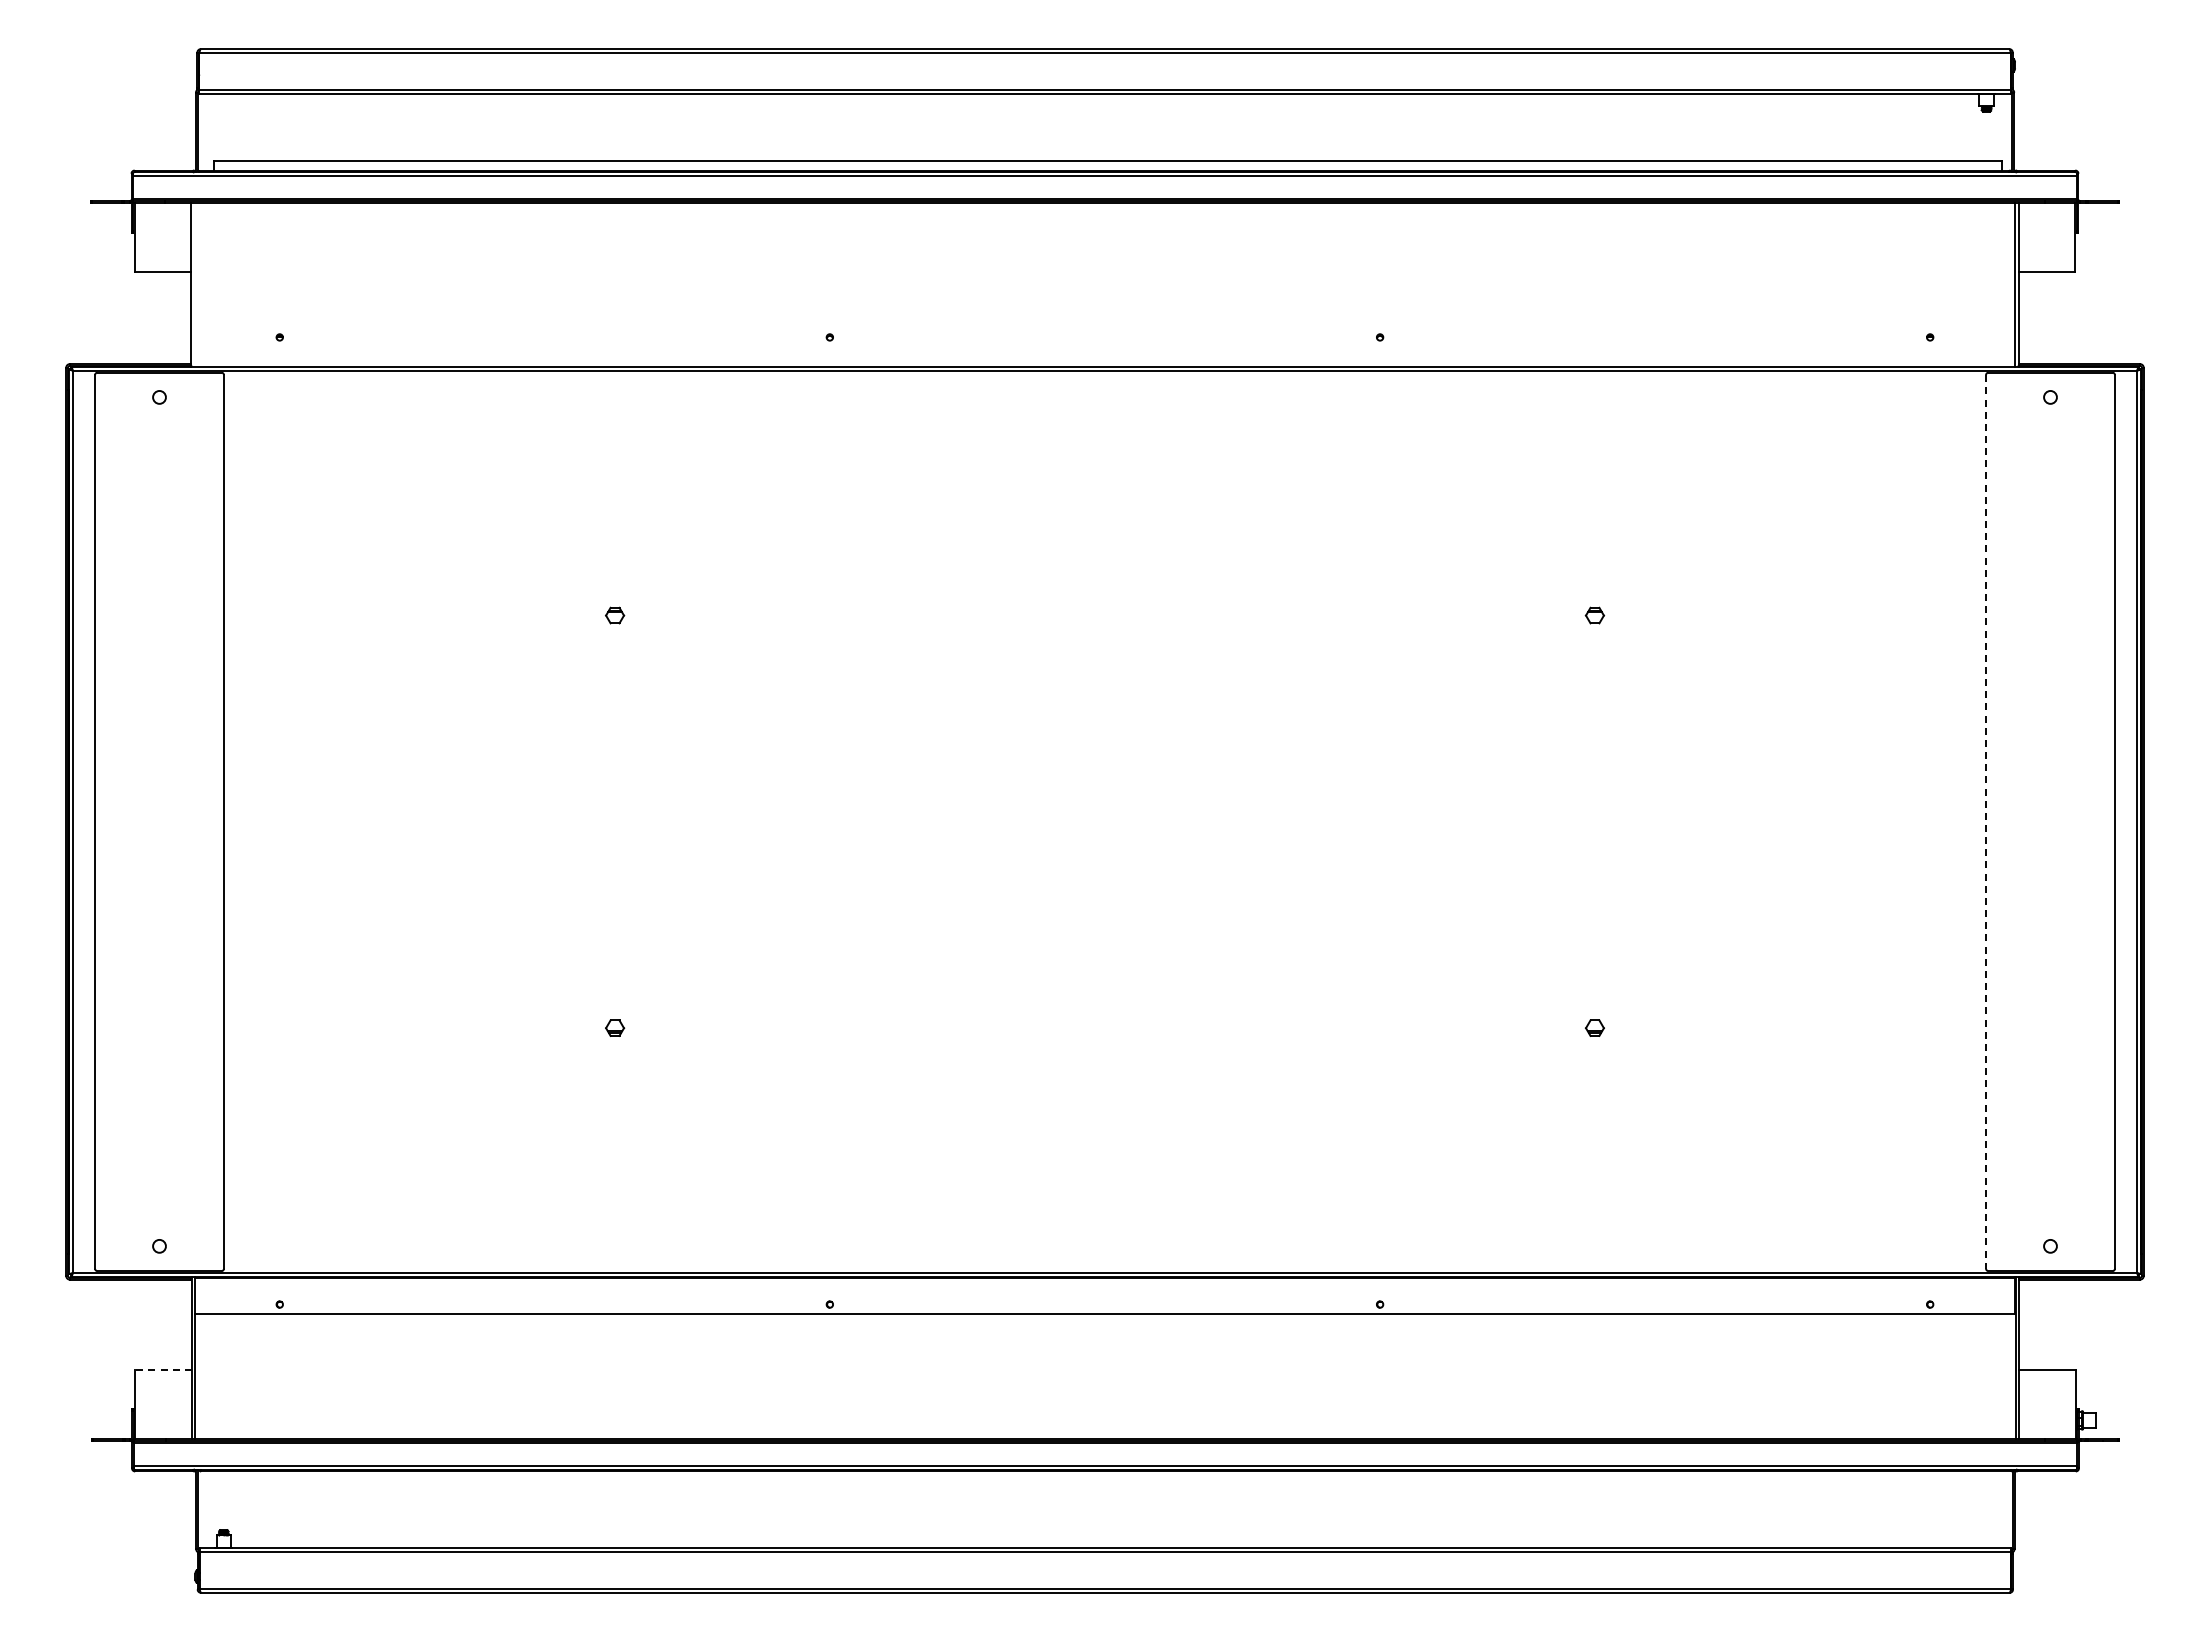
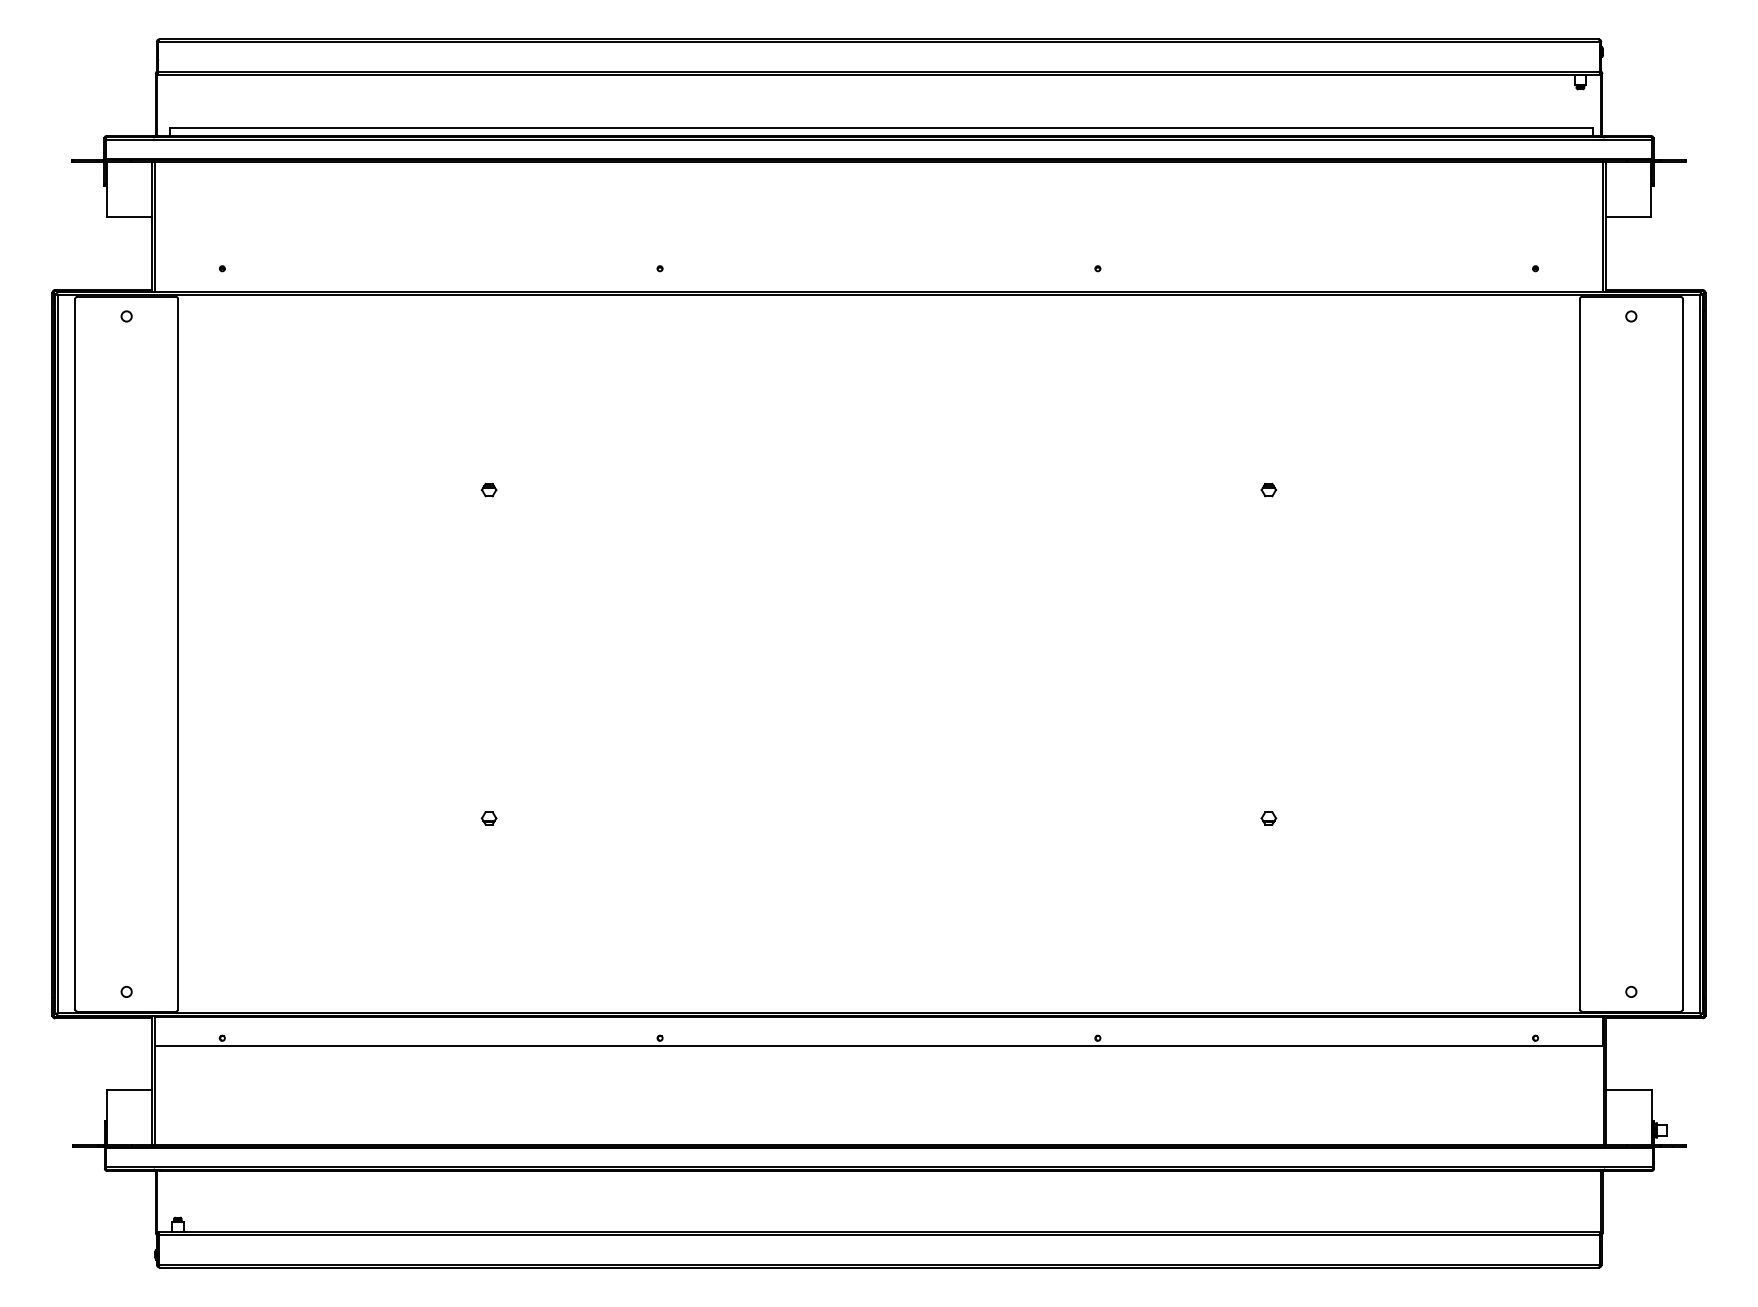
line: (194, 284) -> (154, 226), added
line: (1986, 821) -> (1580, 653), dashed -> solid
line: (162, 1370) -> (129, 1090), dashed -> solid

